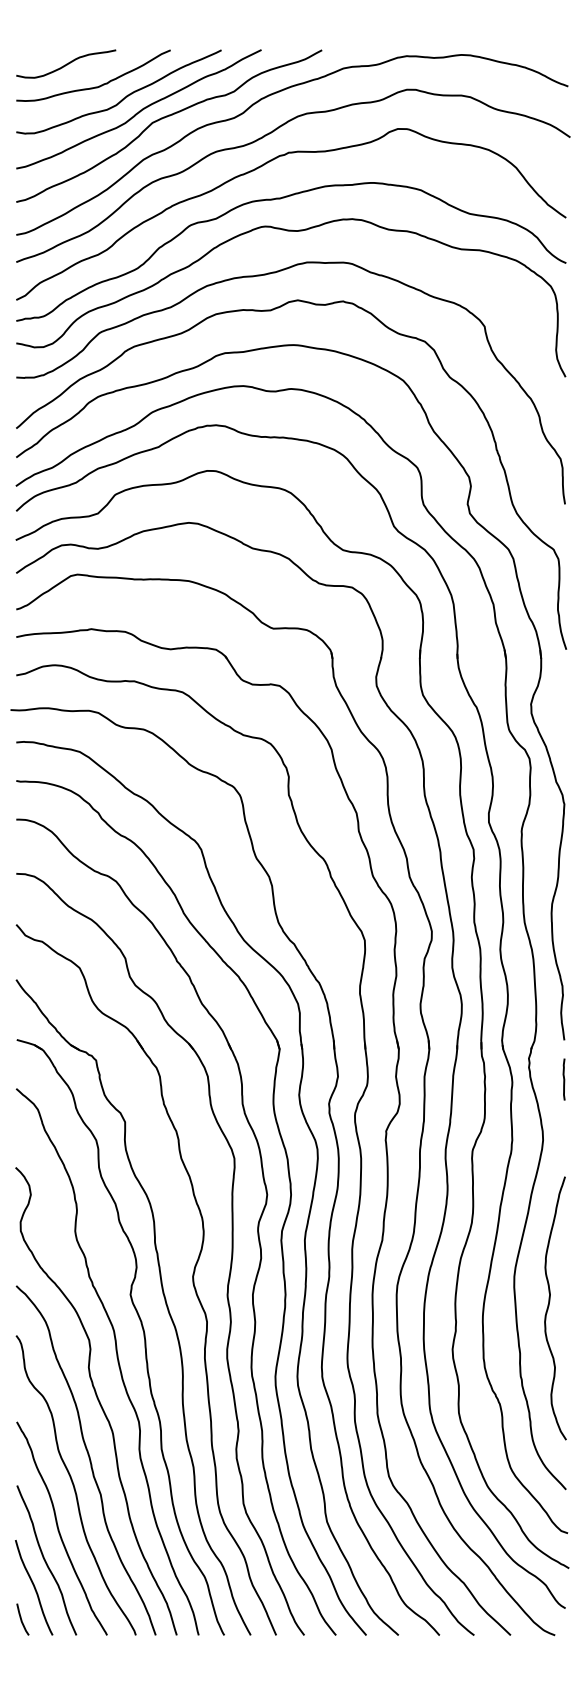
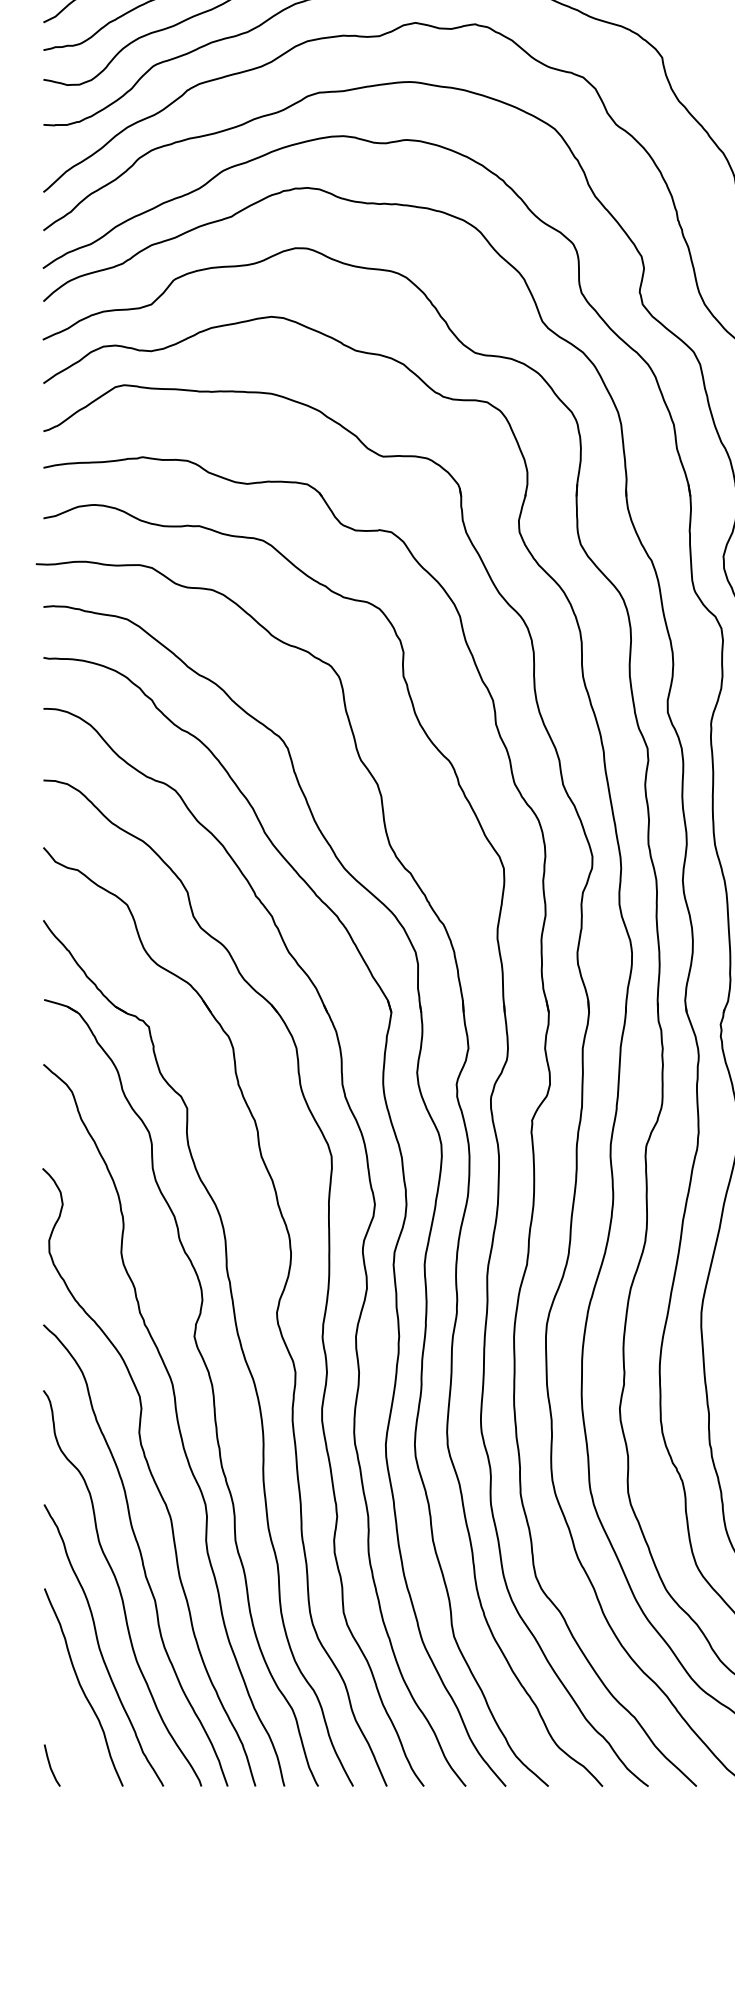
curve: (34, 1587) -> (67, 1723), removed

